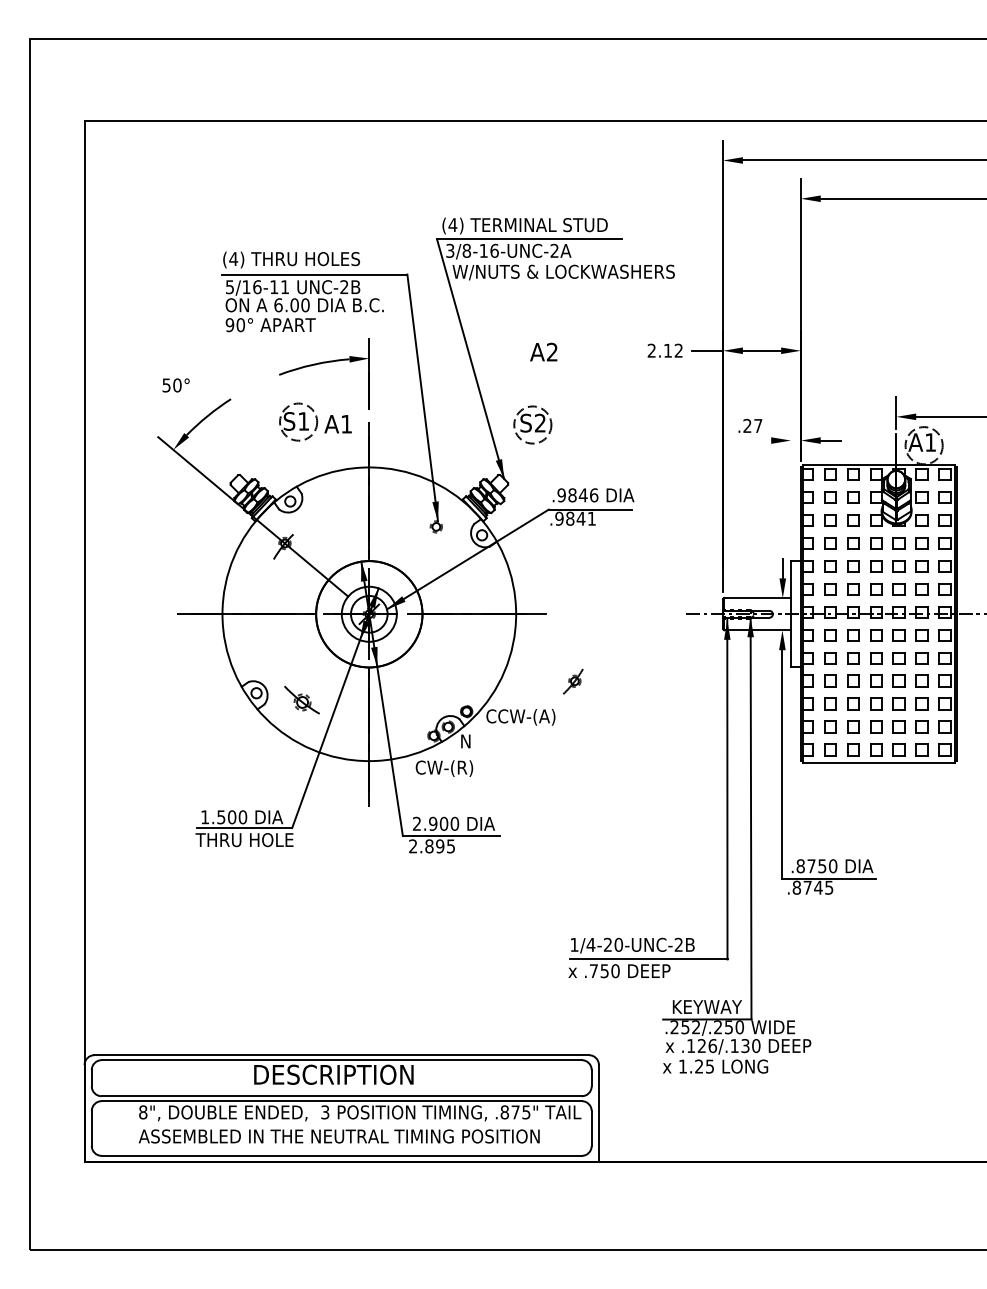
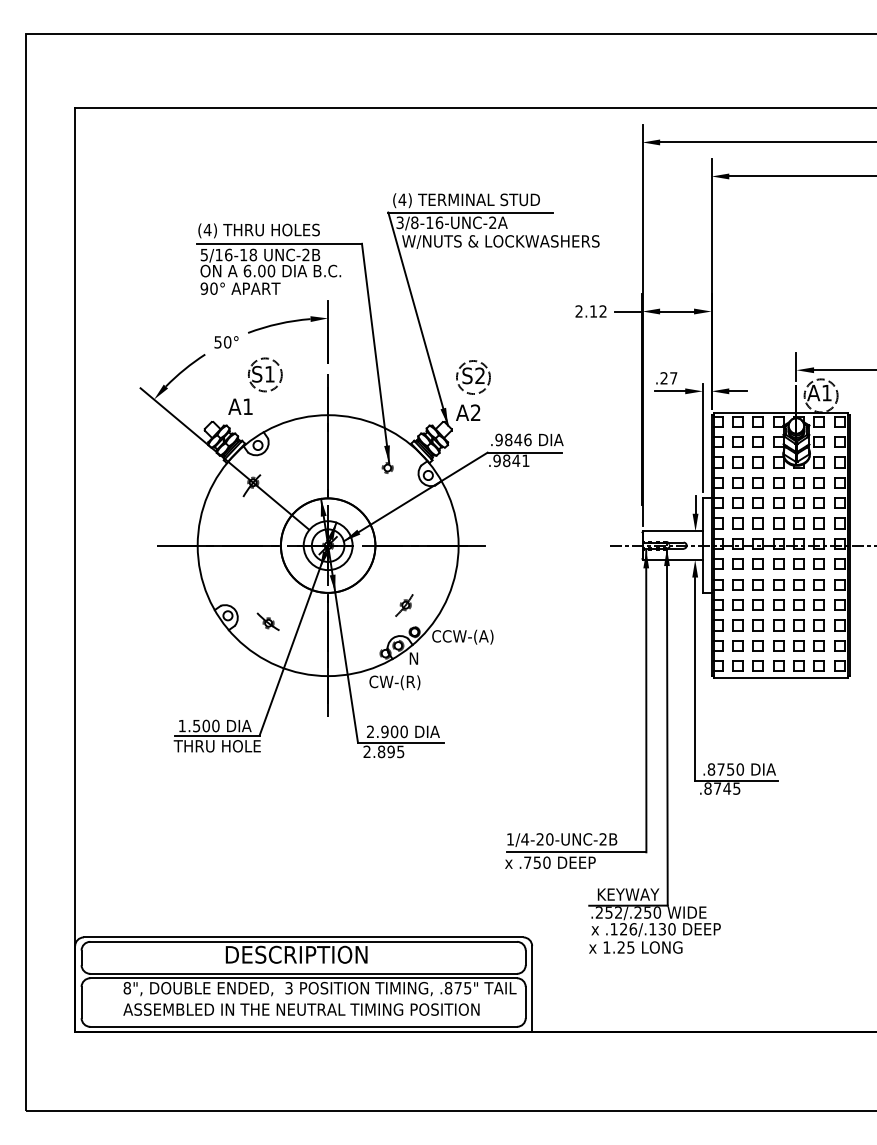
text: (285, 286) -> (253, 254), 5/16-11 -> 5/16-18
text: (544, 351) -> (468, 412), moved
text: (176, 385) -> (226, 342), moved
text: (338, 423) -> (240, 406), moved
line: (754, 440) -> (670, 391), added
line: (790, 493) -> (702, 438), added
part: (573, 681) -> (404, 605), moved
part: (301, 699) -> (267, 621), size x0.71

